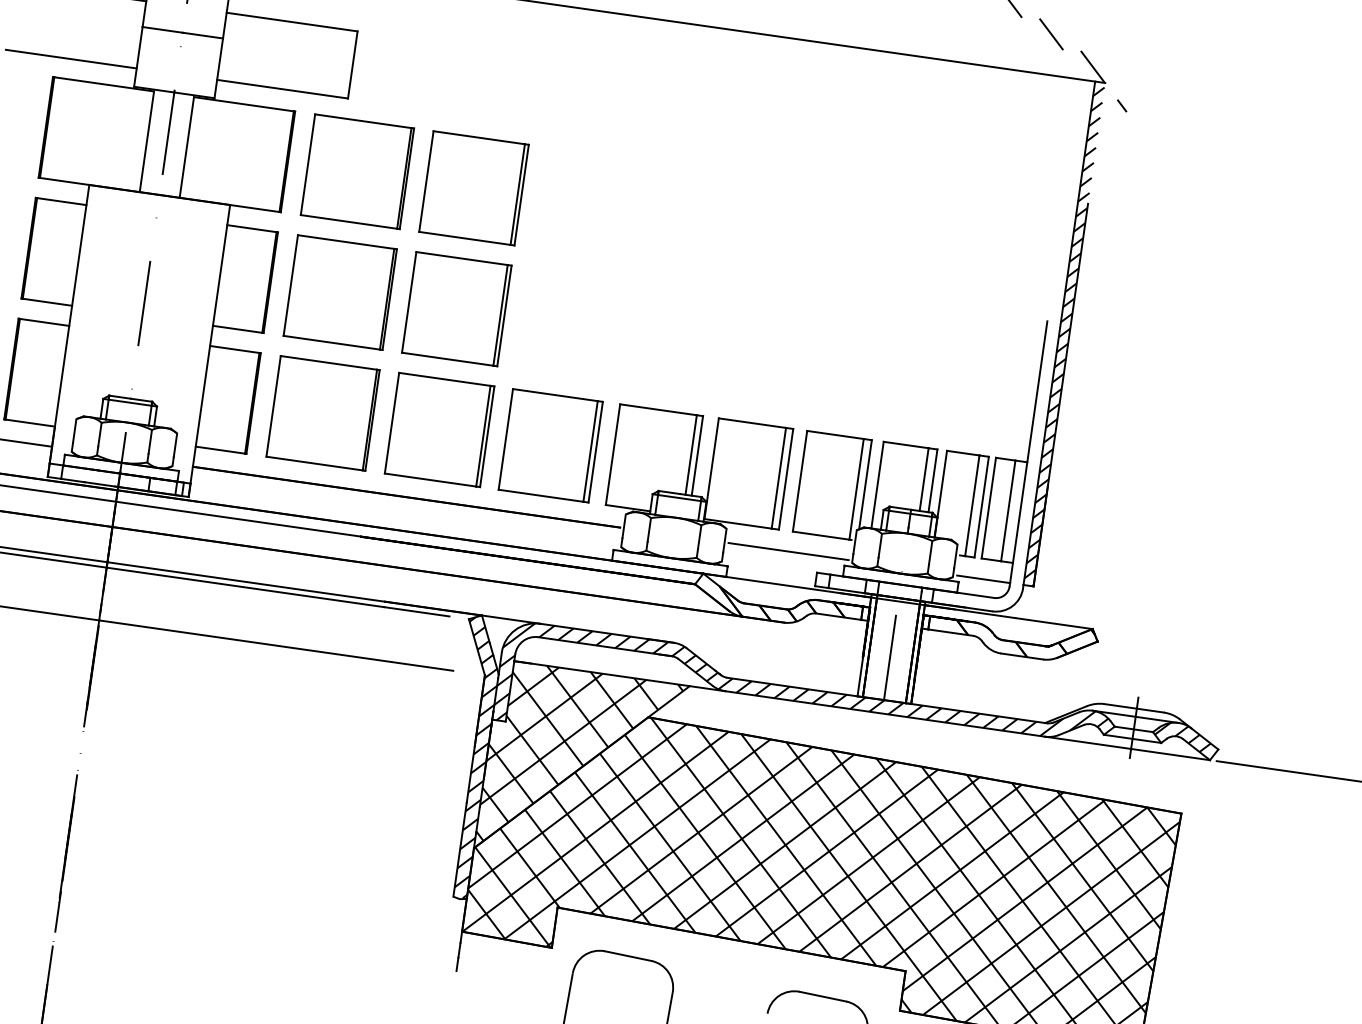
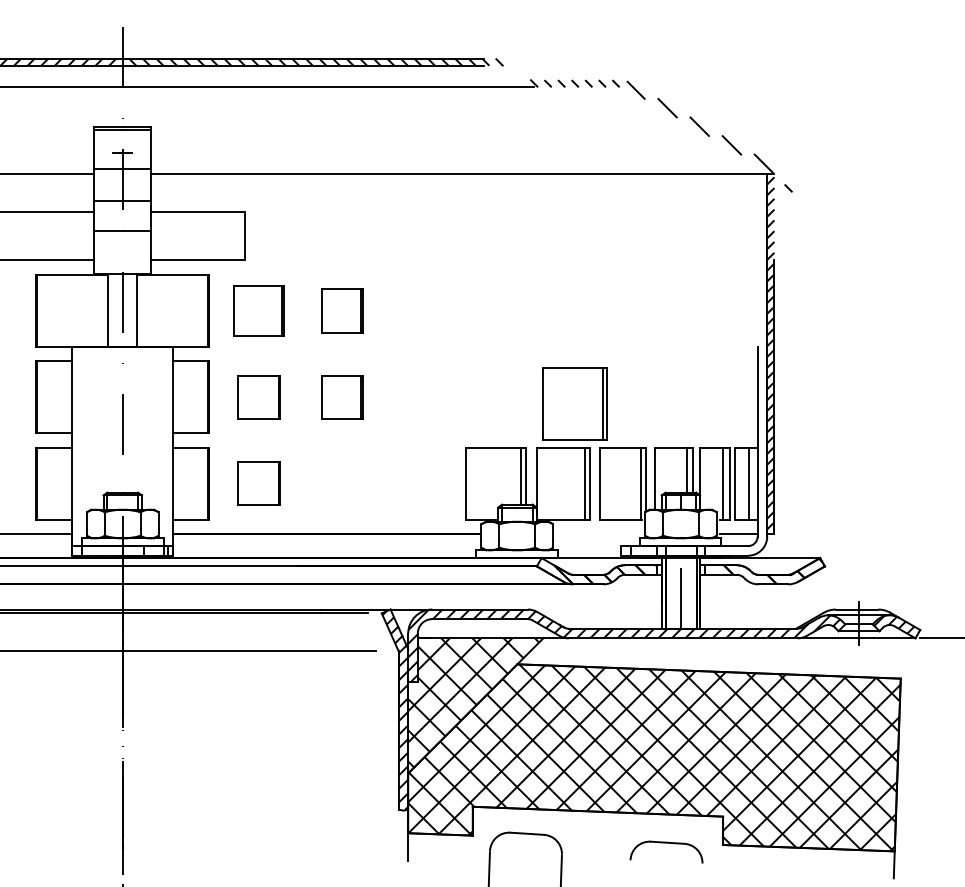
part: (356, 171) -> (258, 310), size x0.7
part: (472, 187) -> (341, 310), size x0.6
part: (339, 291) -> (258, 396), size x0.6
part: (455, 307) -> (341, 396), size x0.6
part: (322, 412) -> (258, 483), size x0.6
part: (438, 429) -> (341, 483), removed
part: (550, 445) -> (574, 403), moved
line: (788, 552) -> (599, 534), removed

